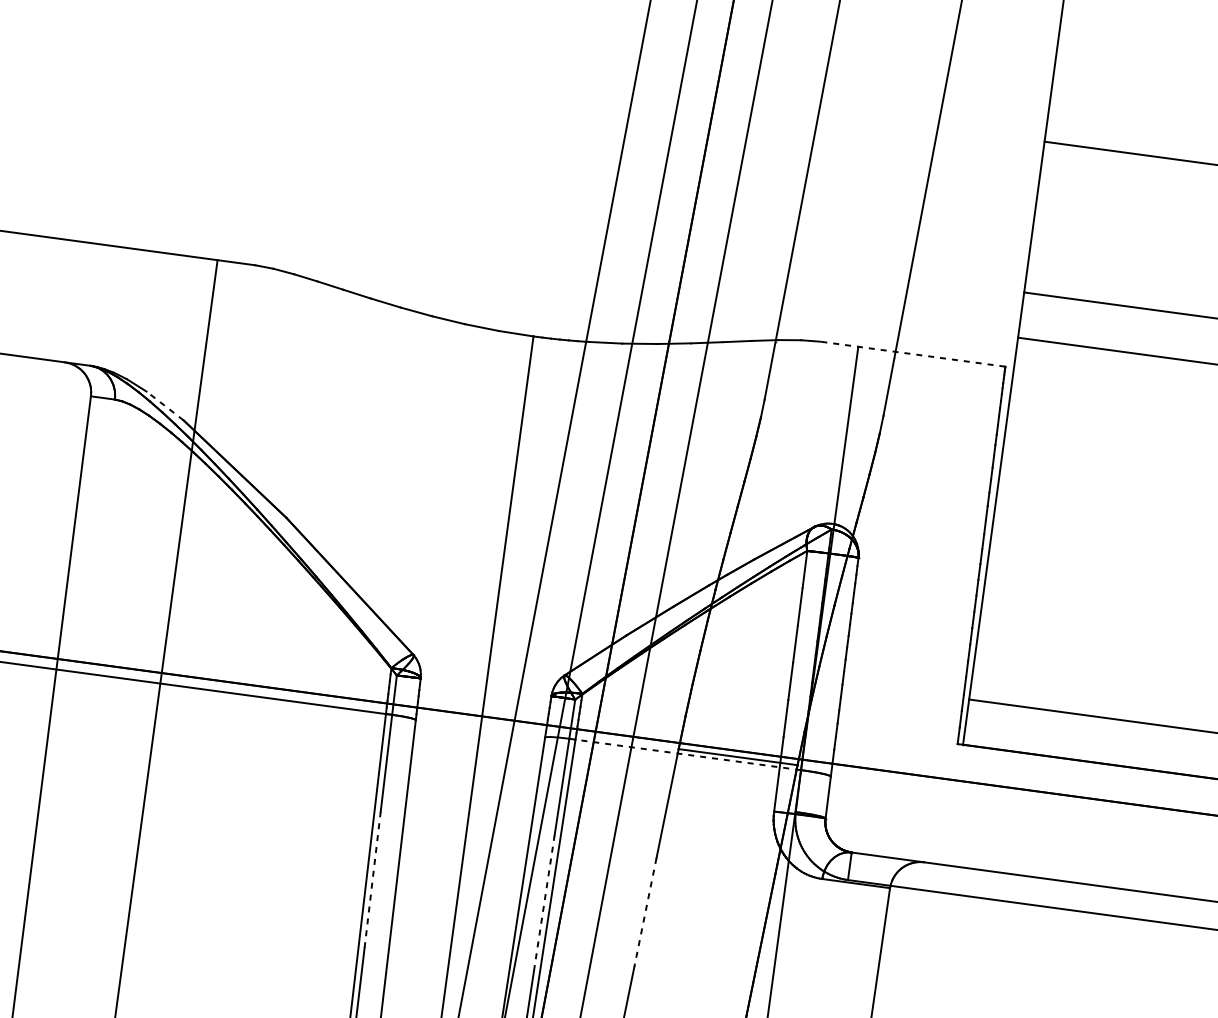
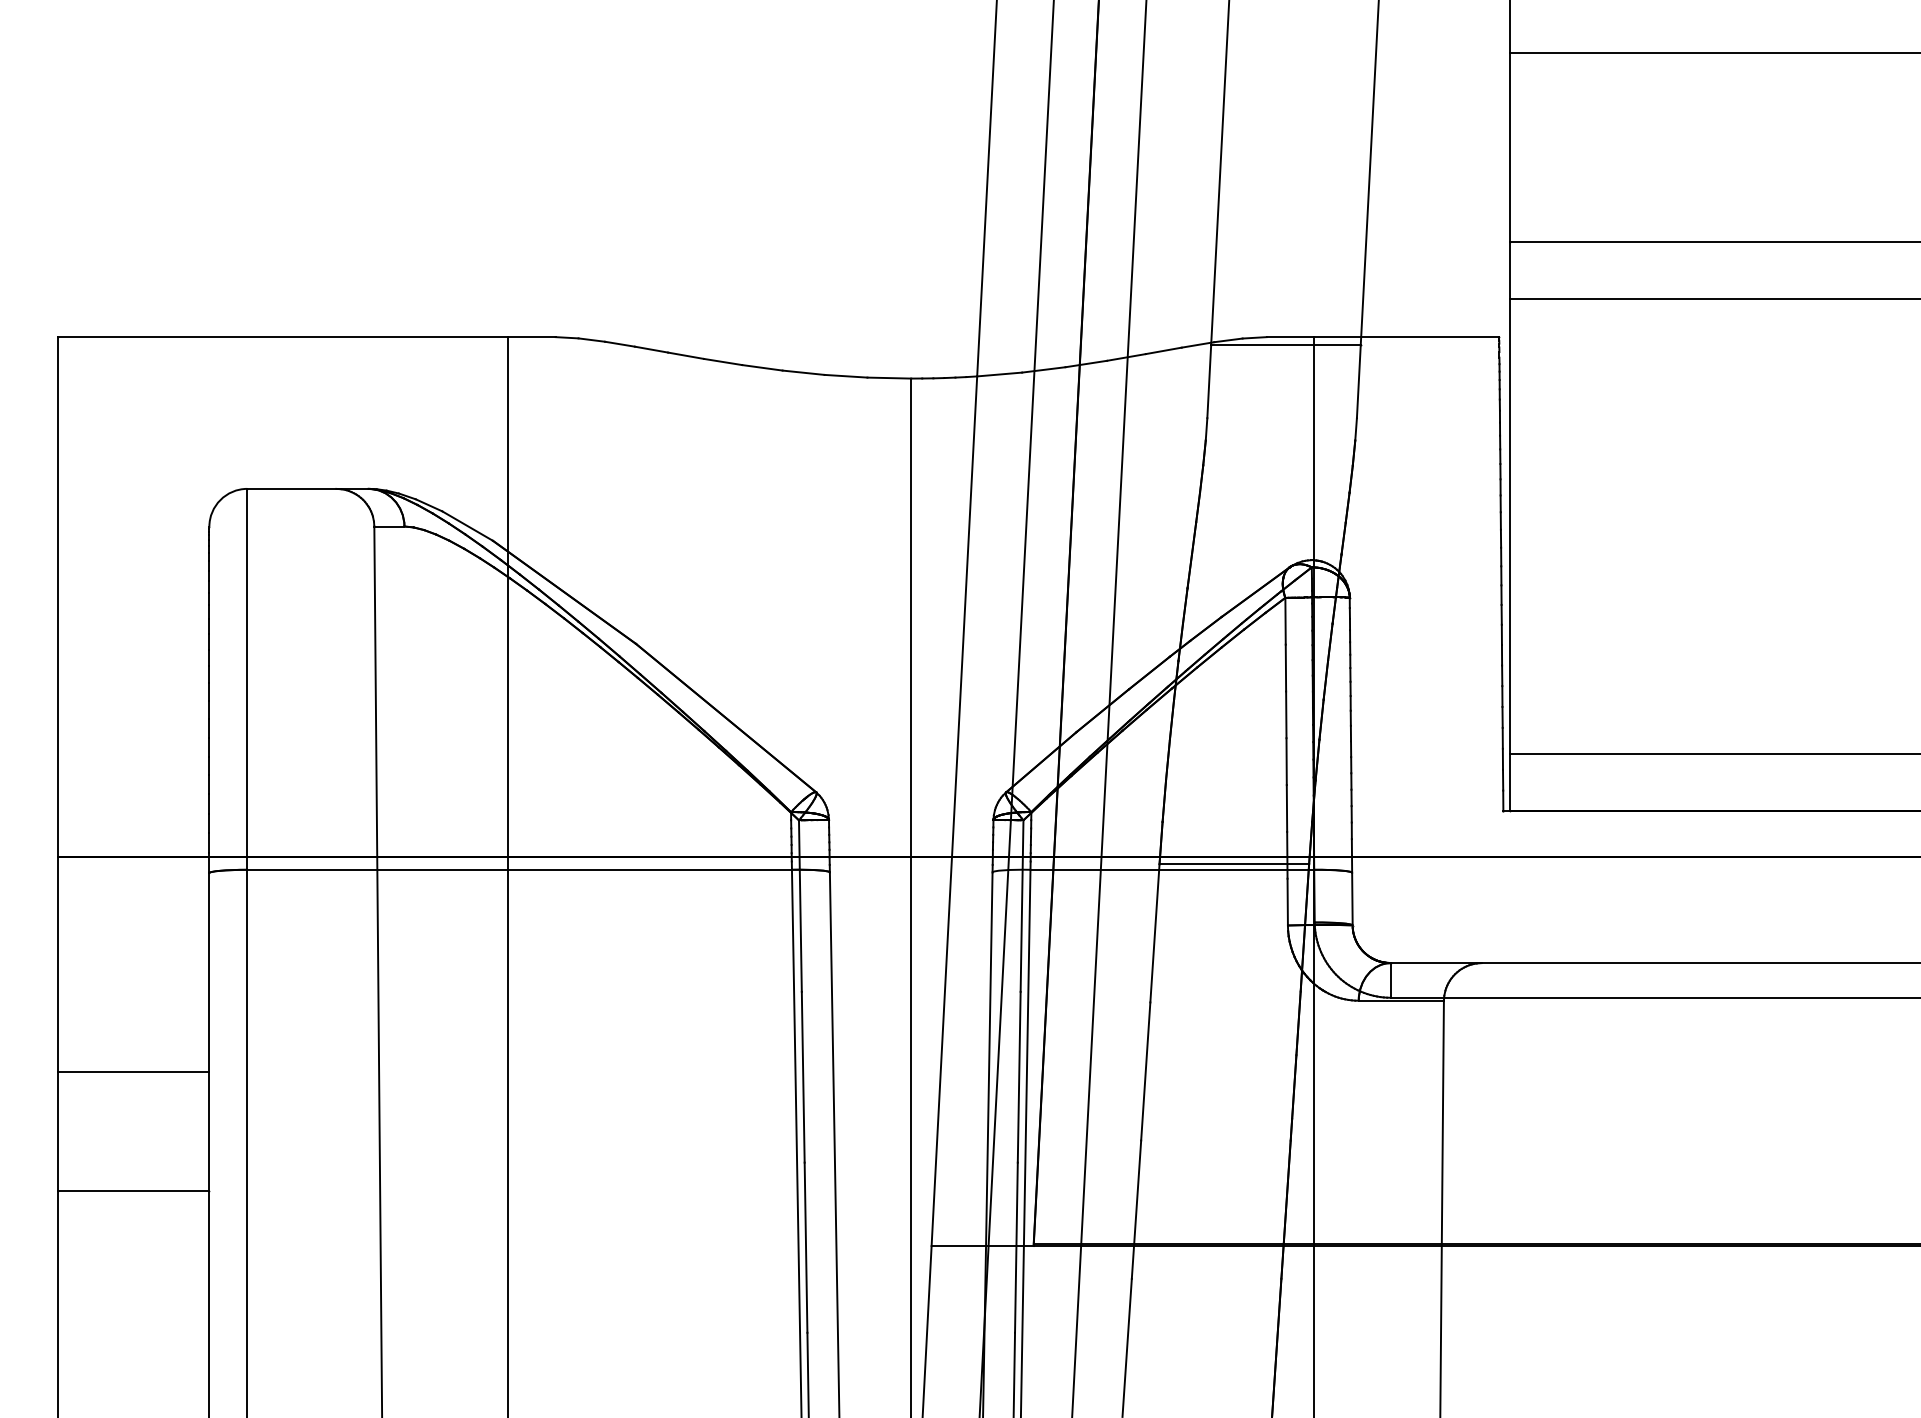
line: (834, 349) -> (1285, 344), added
line: (912, 354) -> (1382, 337), dashed -> solid
line: (165, 405) -> (467, 525), dashed -> solid
line: (688, 754) -> (1172, 869), dashed -> solid
line: (372, 879) -> (803, 1076), dashed -> solid
line: (544, 902) -> (1019, 1076), dashed -> solid
line: (645, 913) -> (1145, 1072), dashed -> solid

